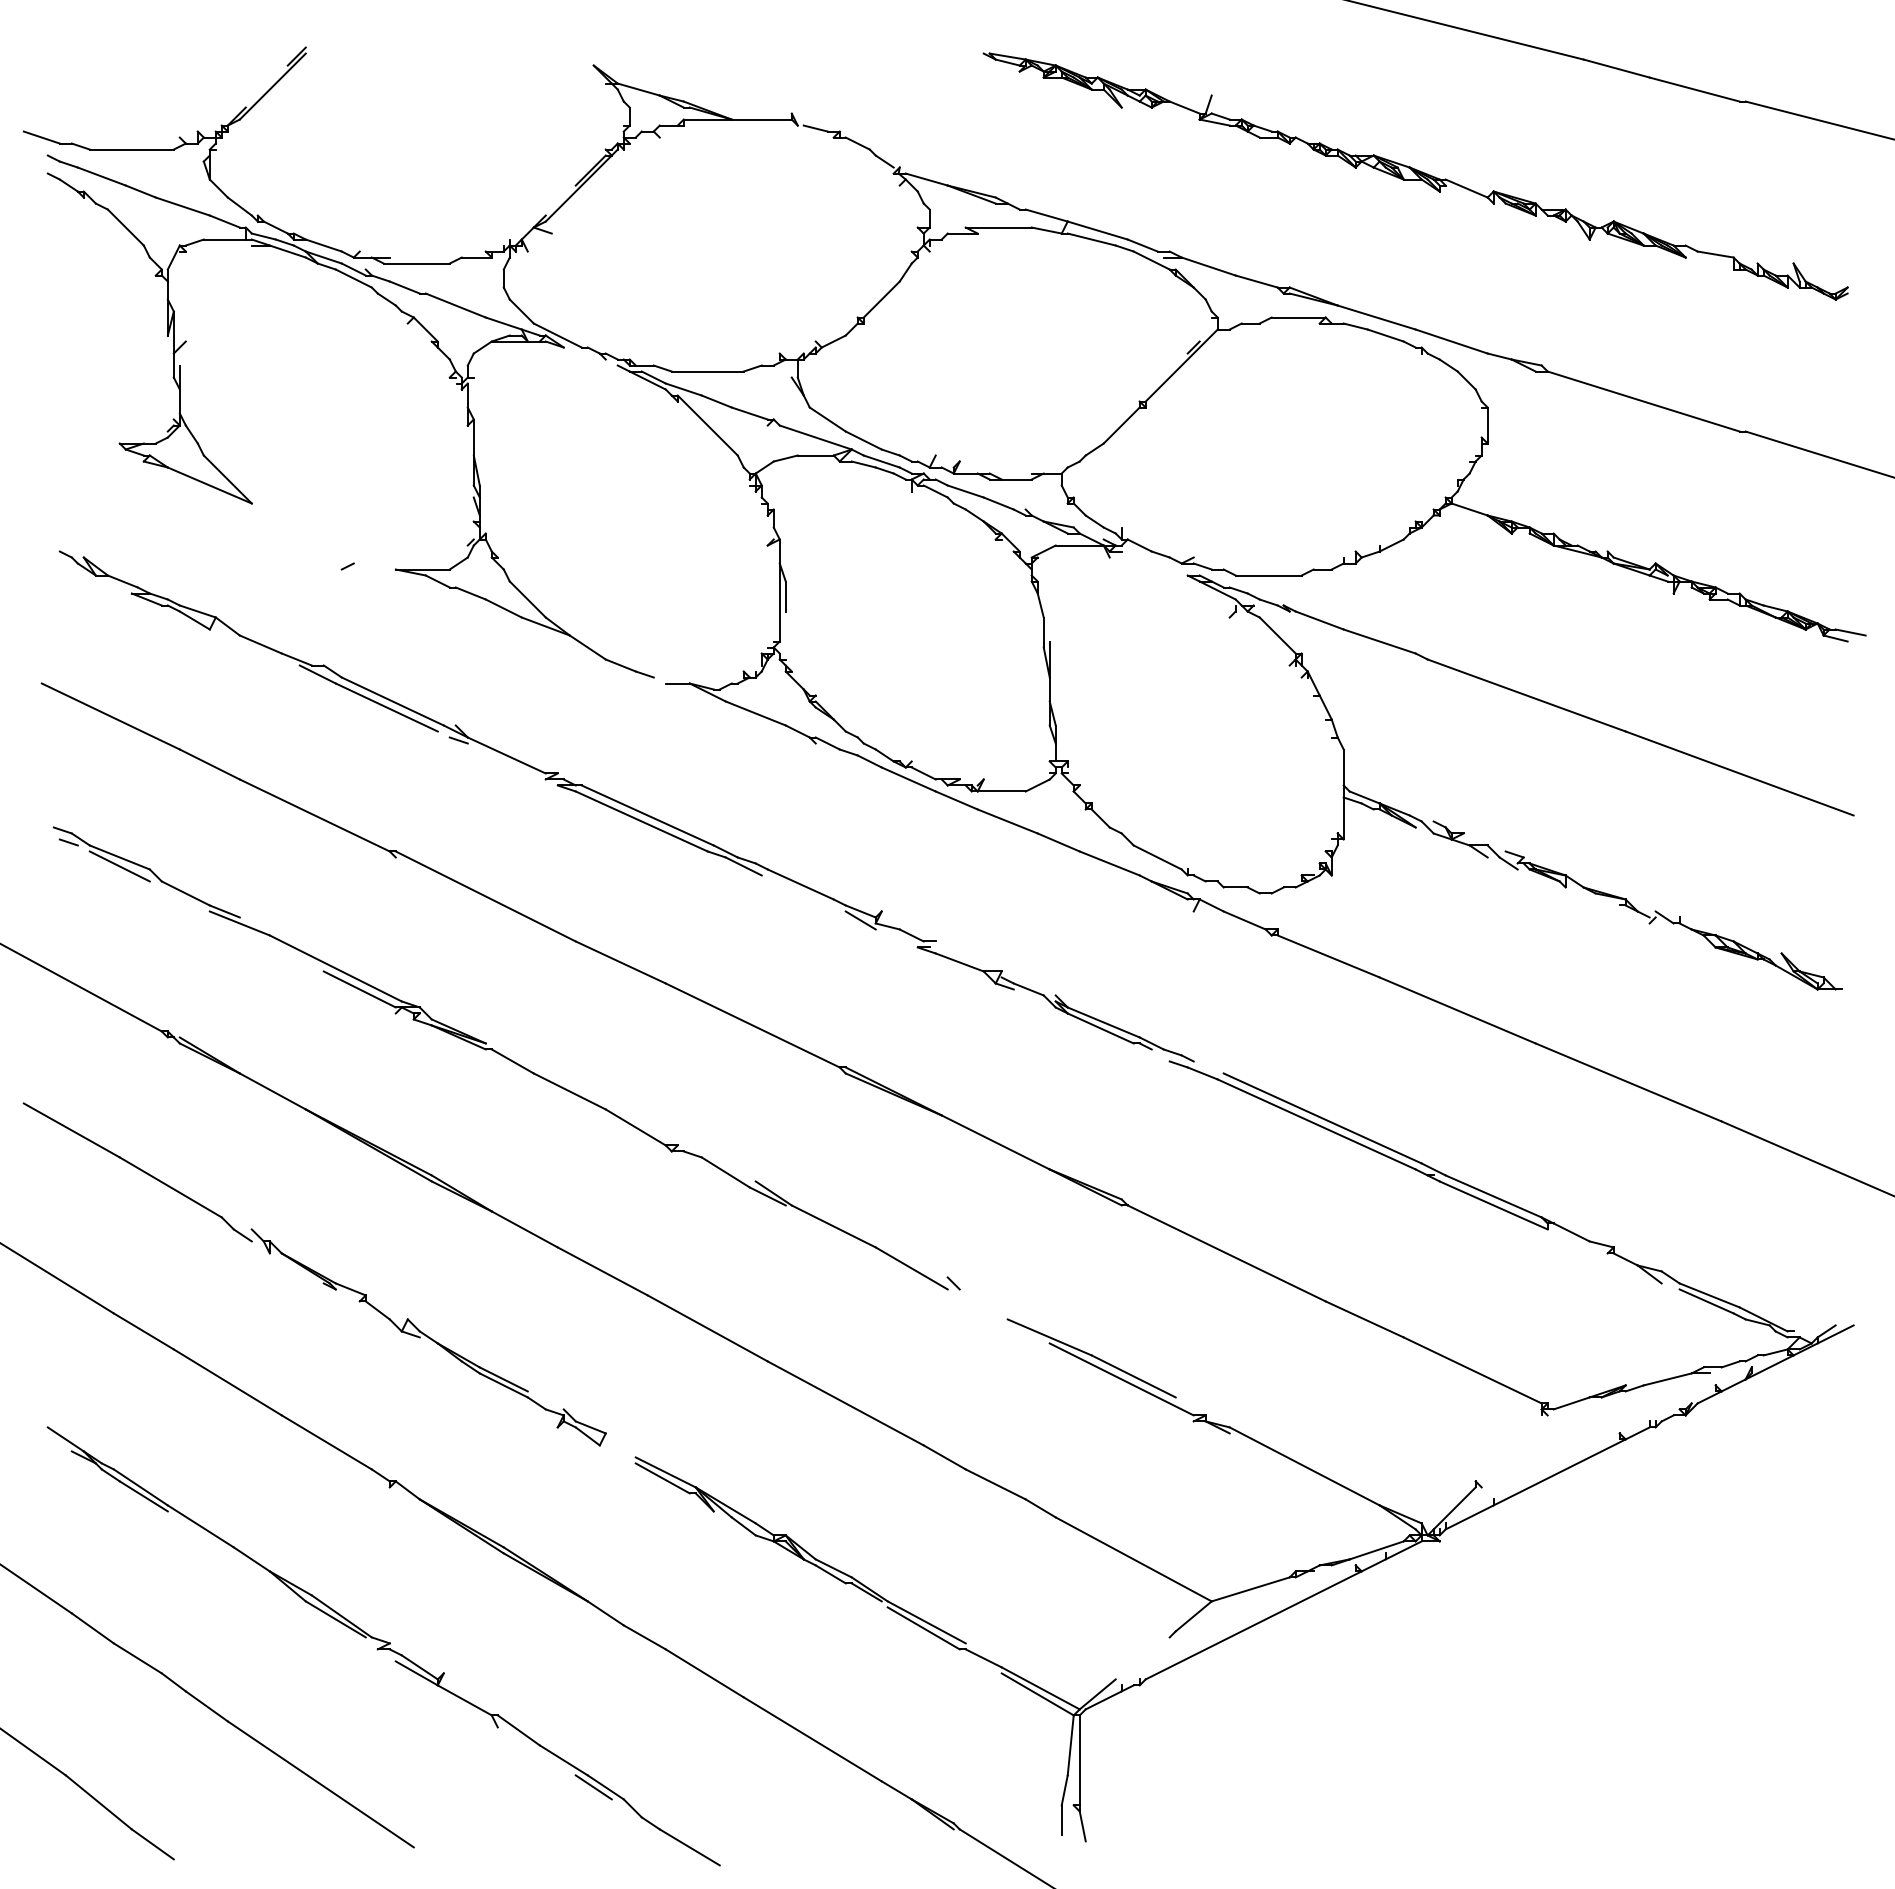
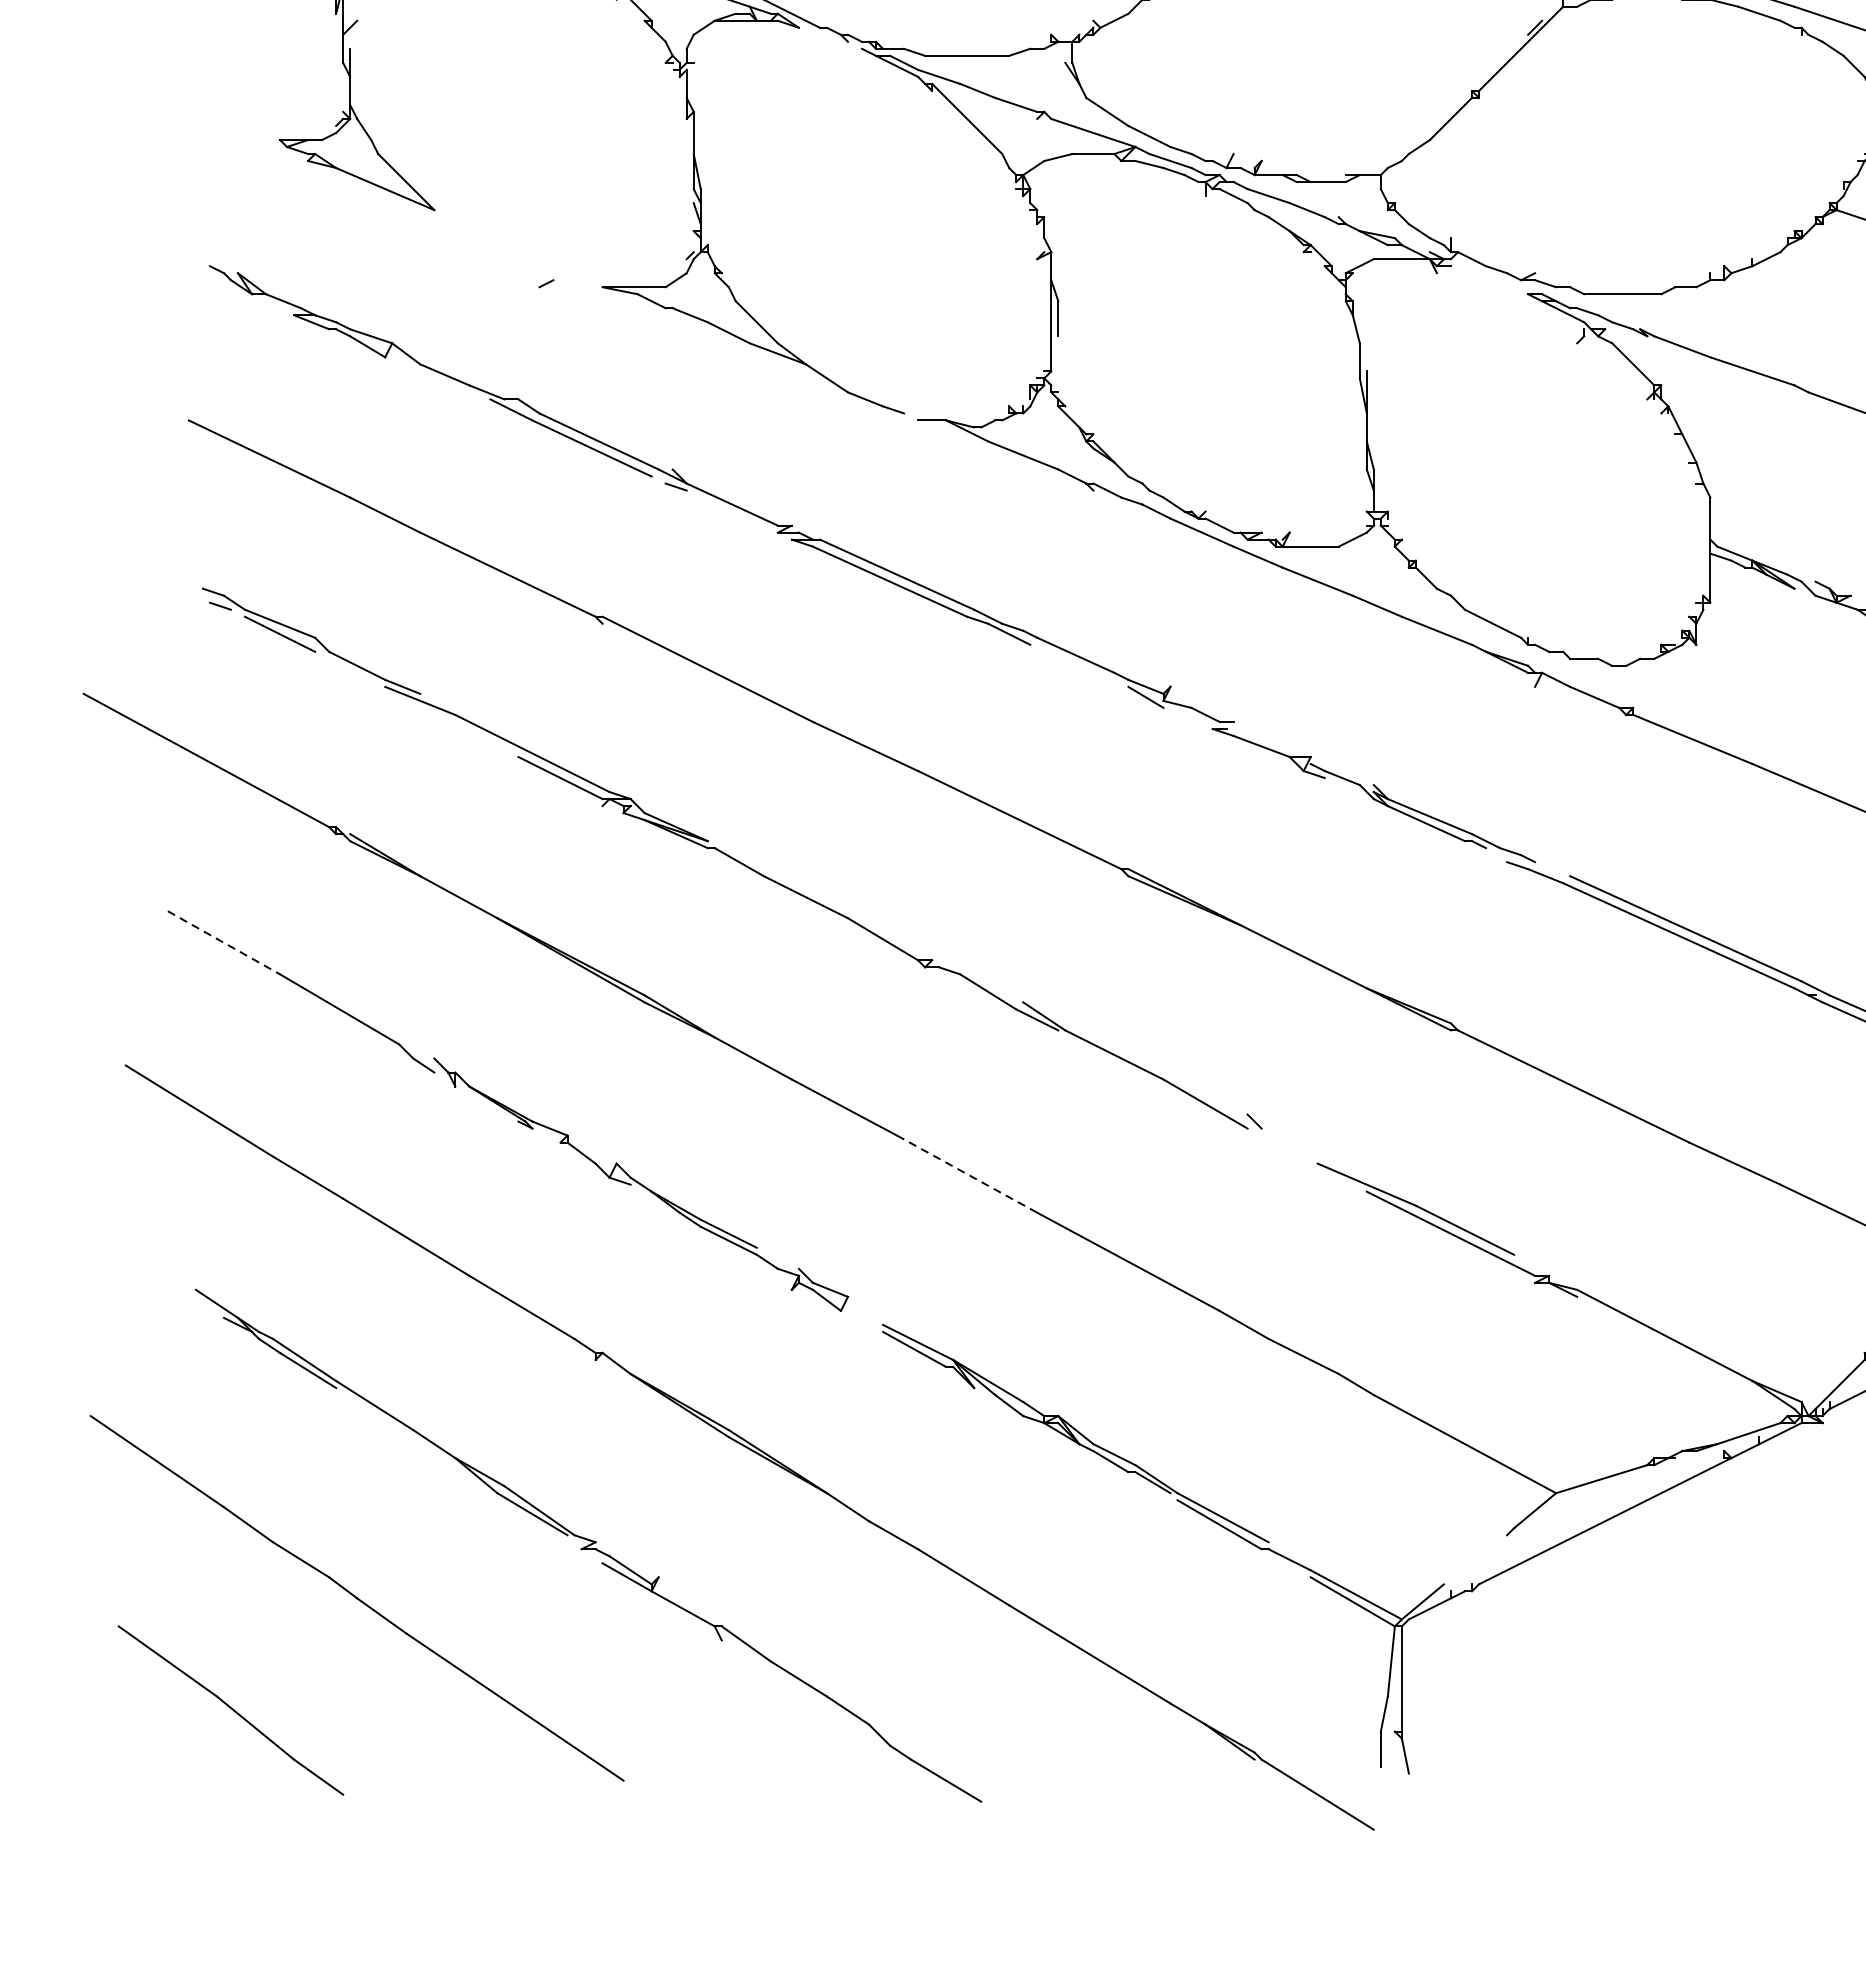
line: (72, 1130) -> (224, 942), solid -> dashed
line: (708, 1328) -> (968, 1174), solid -> dashed
line: (593, 1787) -> (833, 1710), removed

